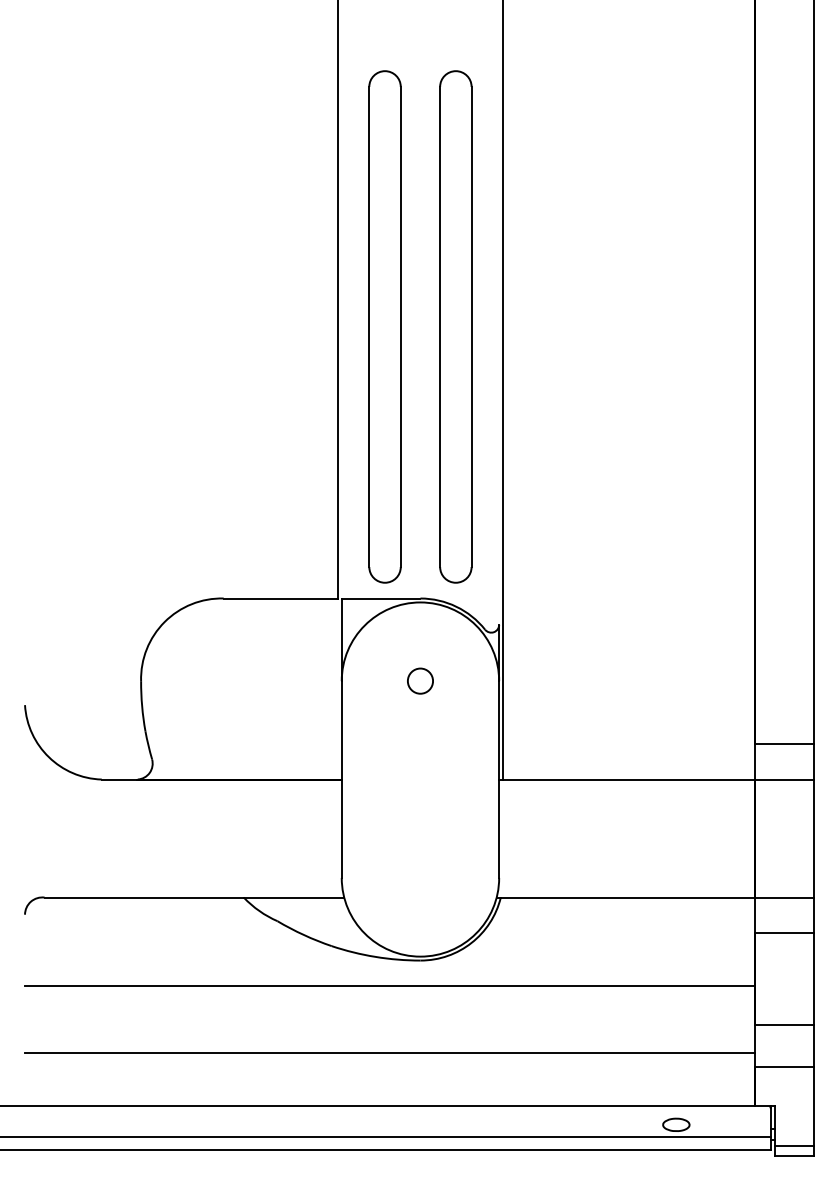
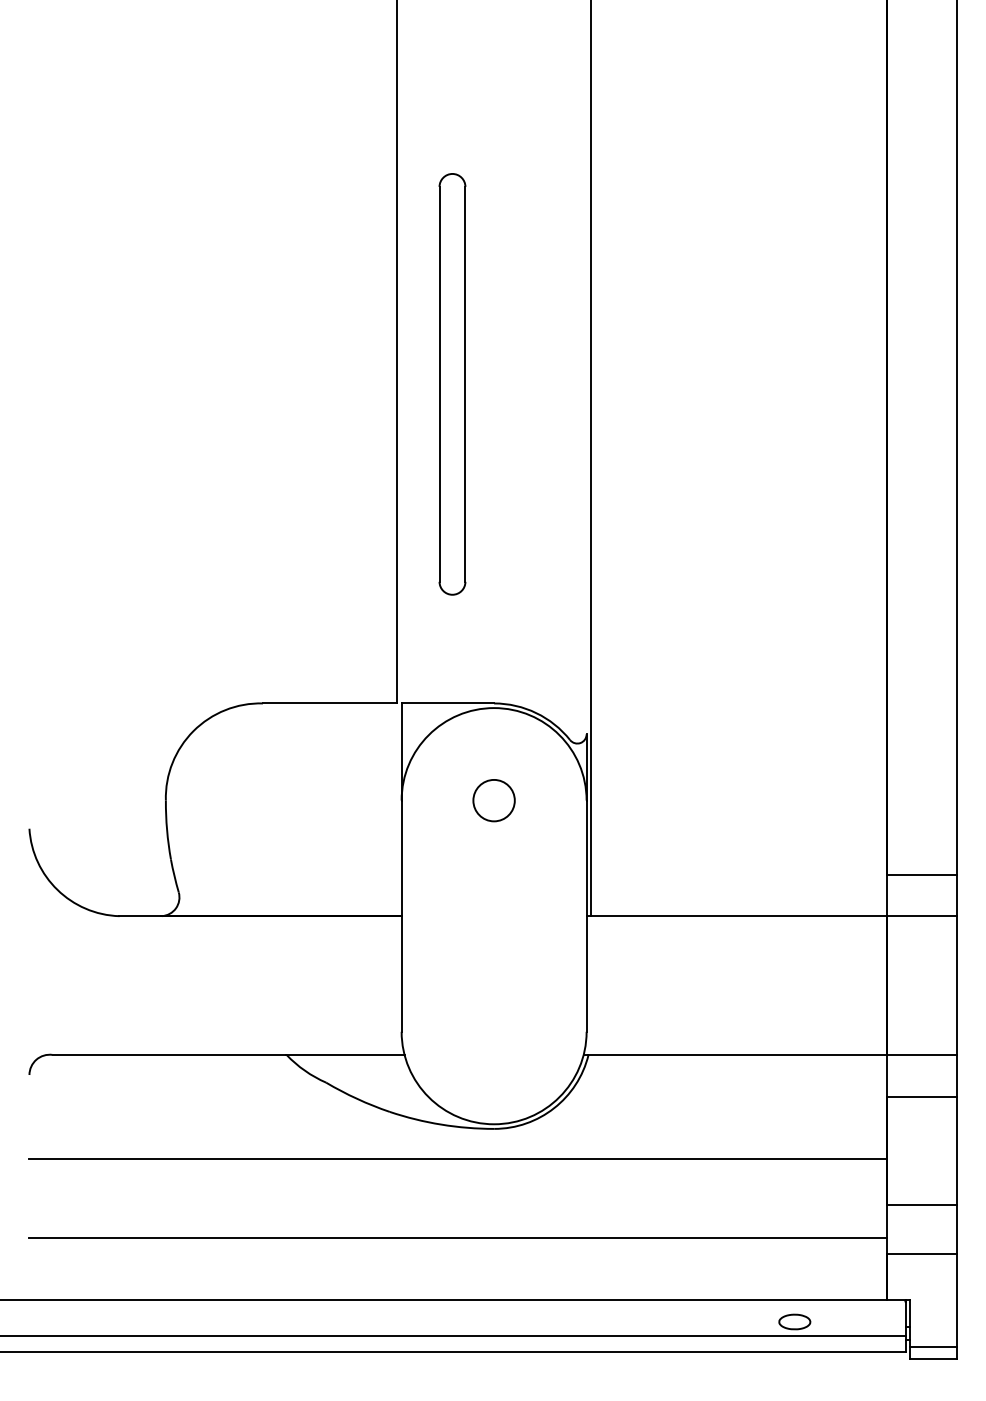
part: (384, 326) -> (451, 383), size x0.7
part: (455, 326) -> (535, 383), removed
circle: (420, 680) -> (494, 799), size x1.4

